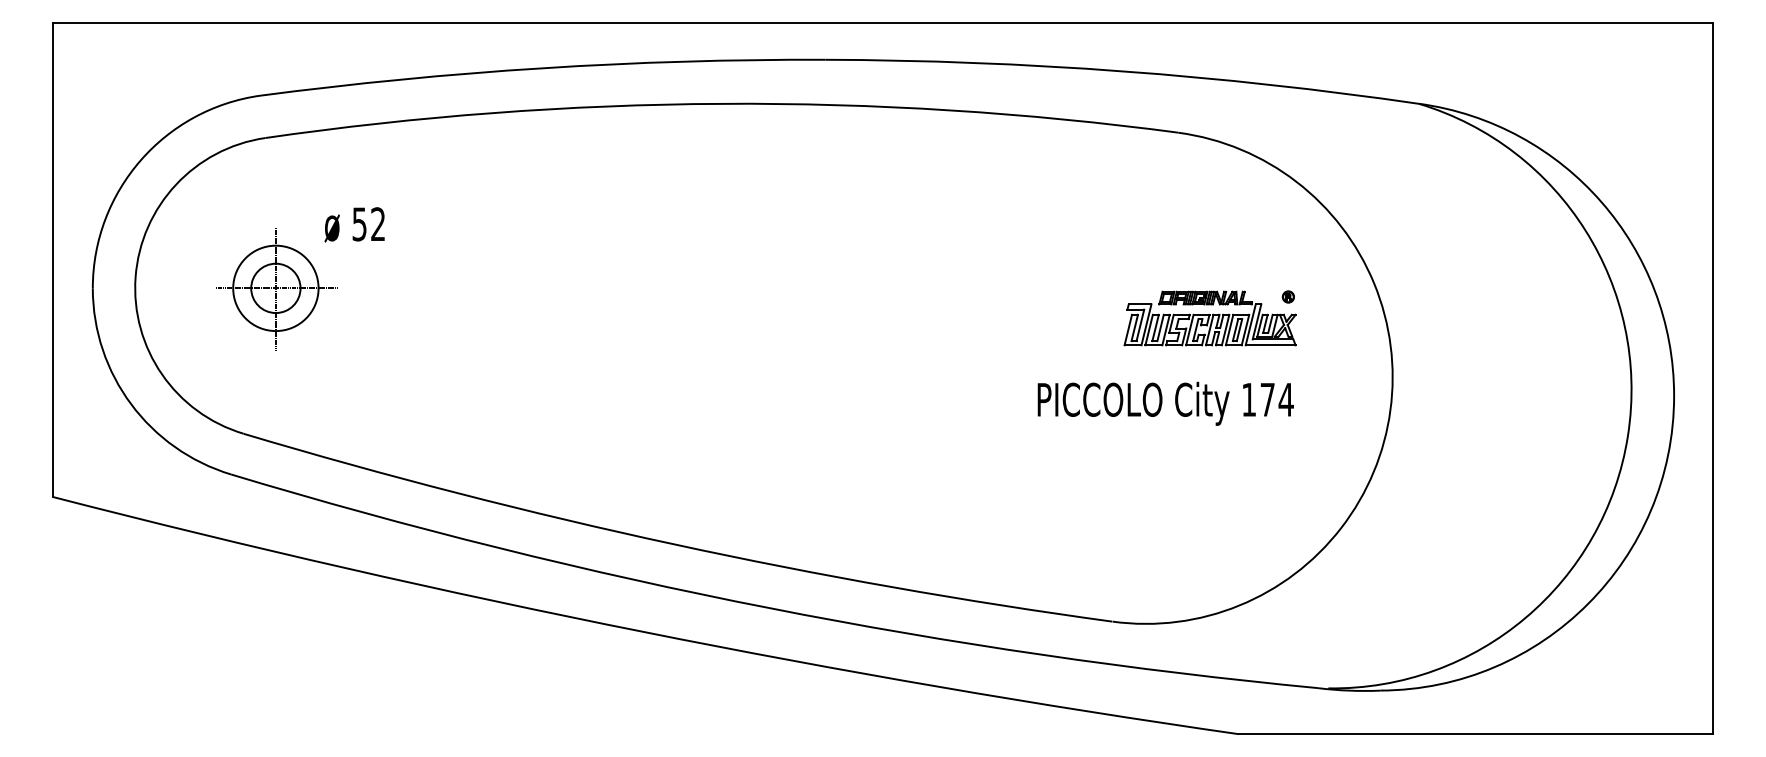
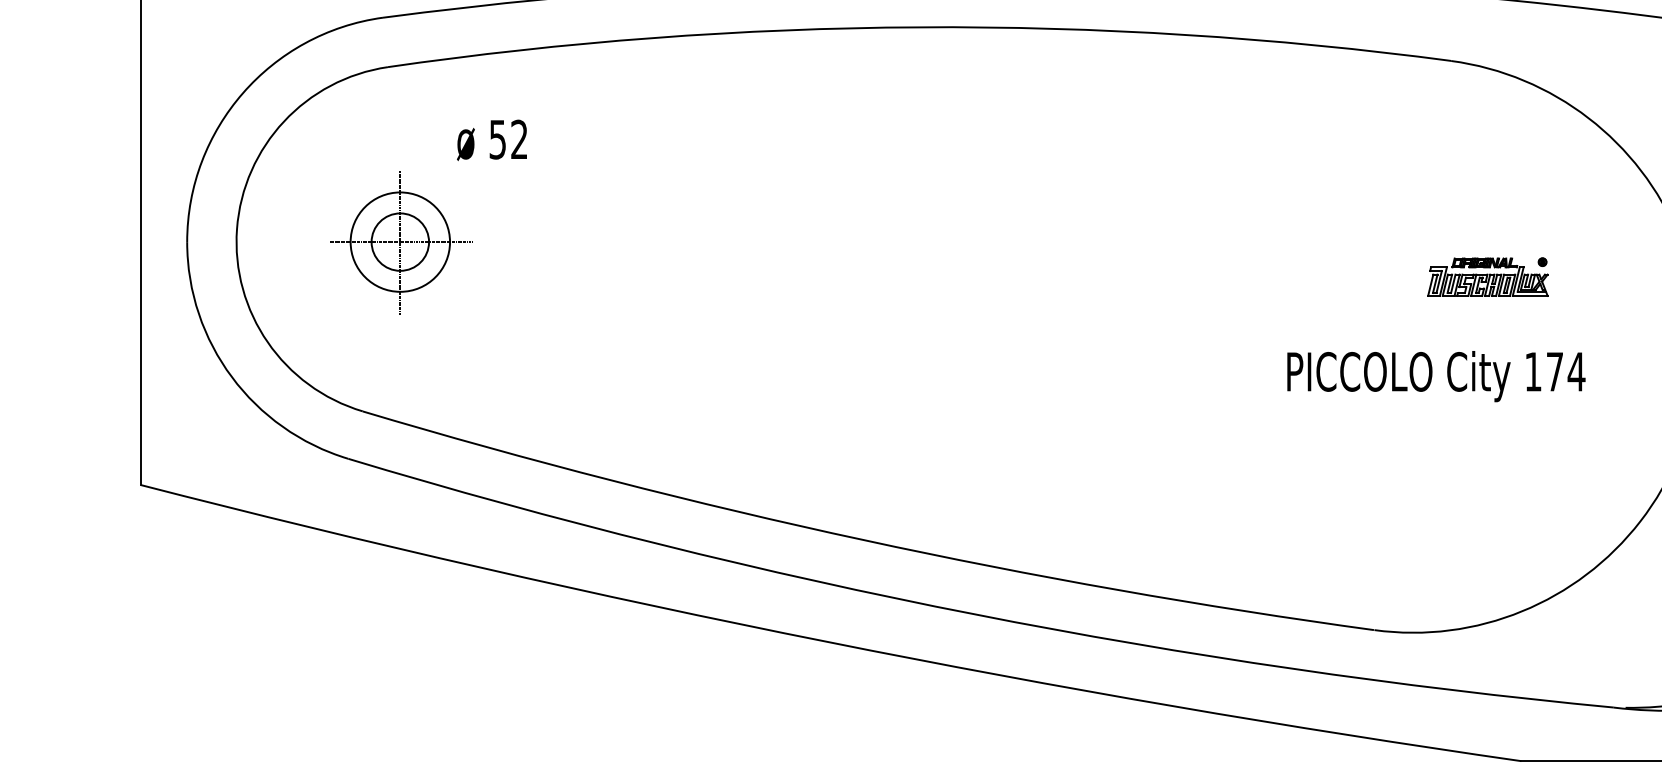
text: (354, 224) -> (491, 139), moved
part: (1209, 318) -> (1487, 277), size x0.6

